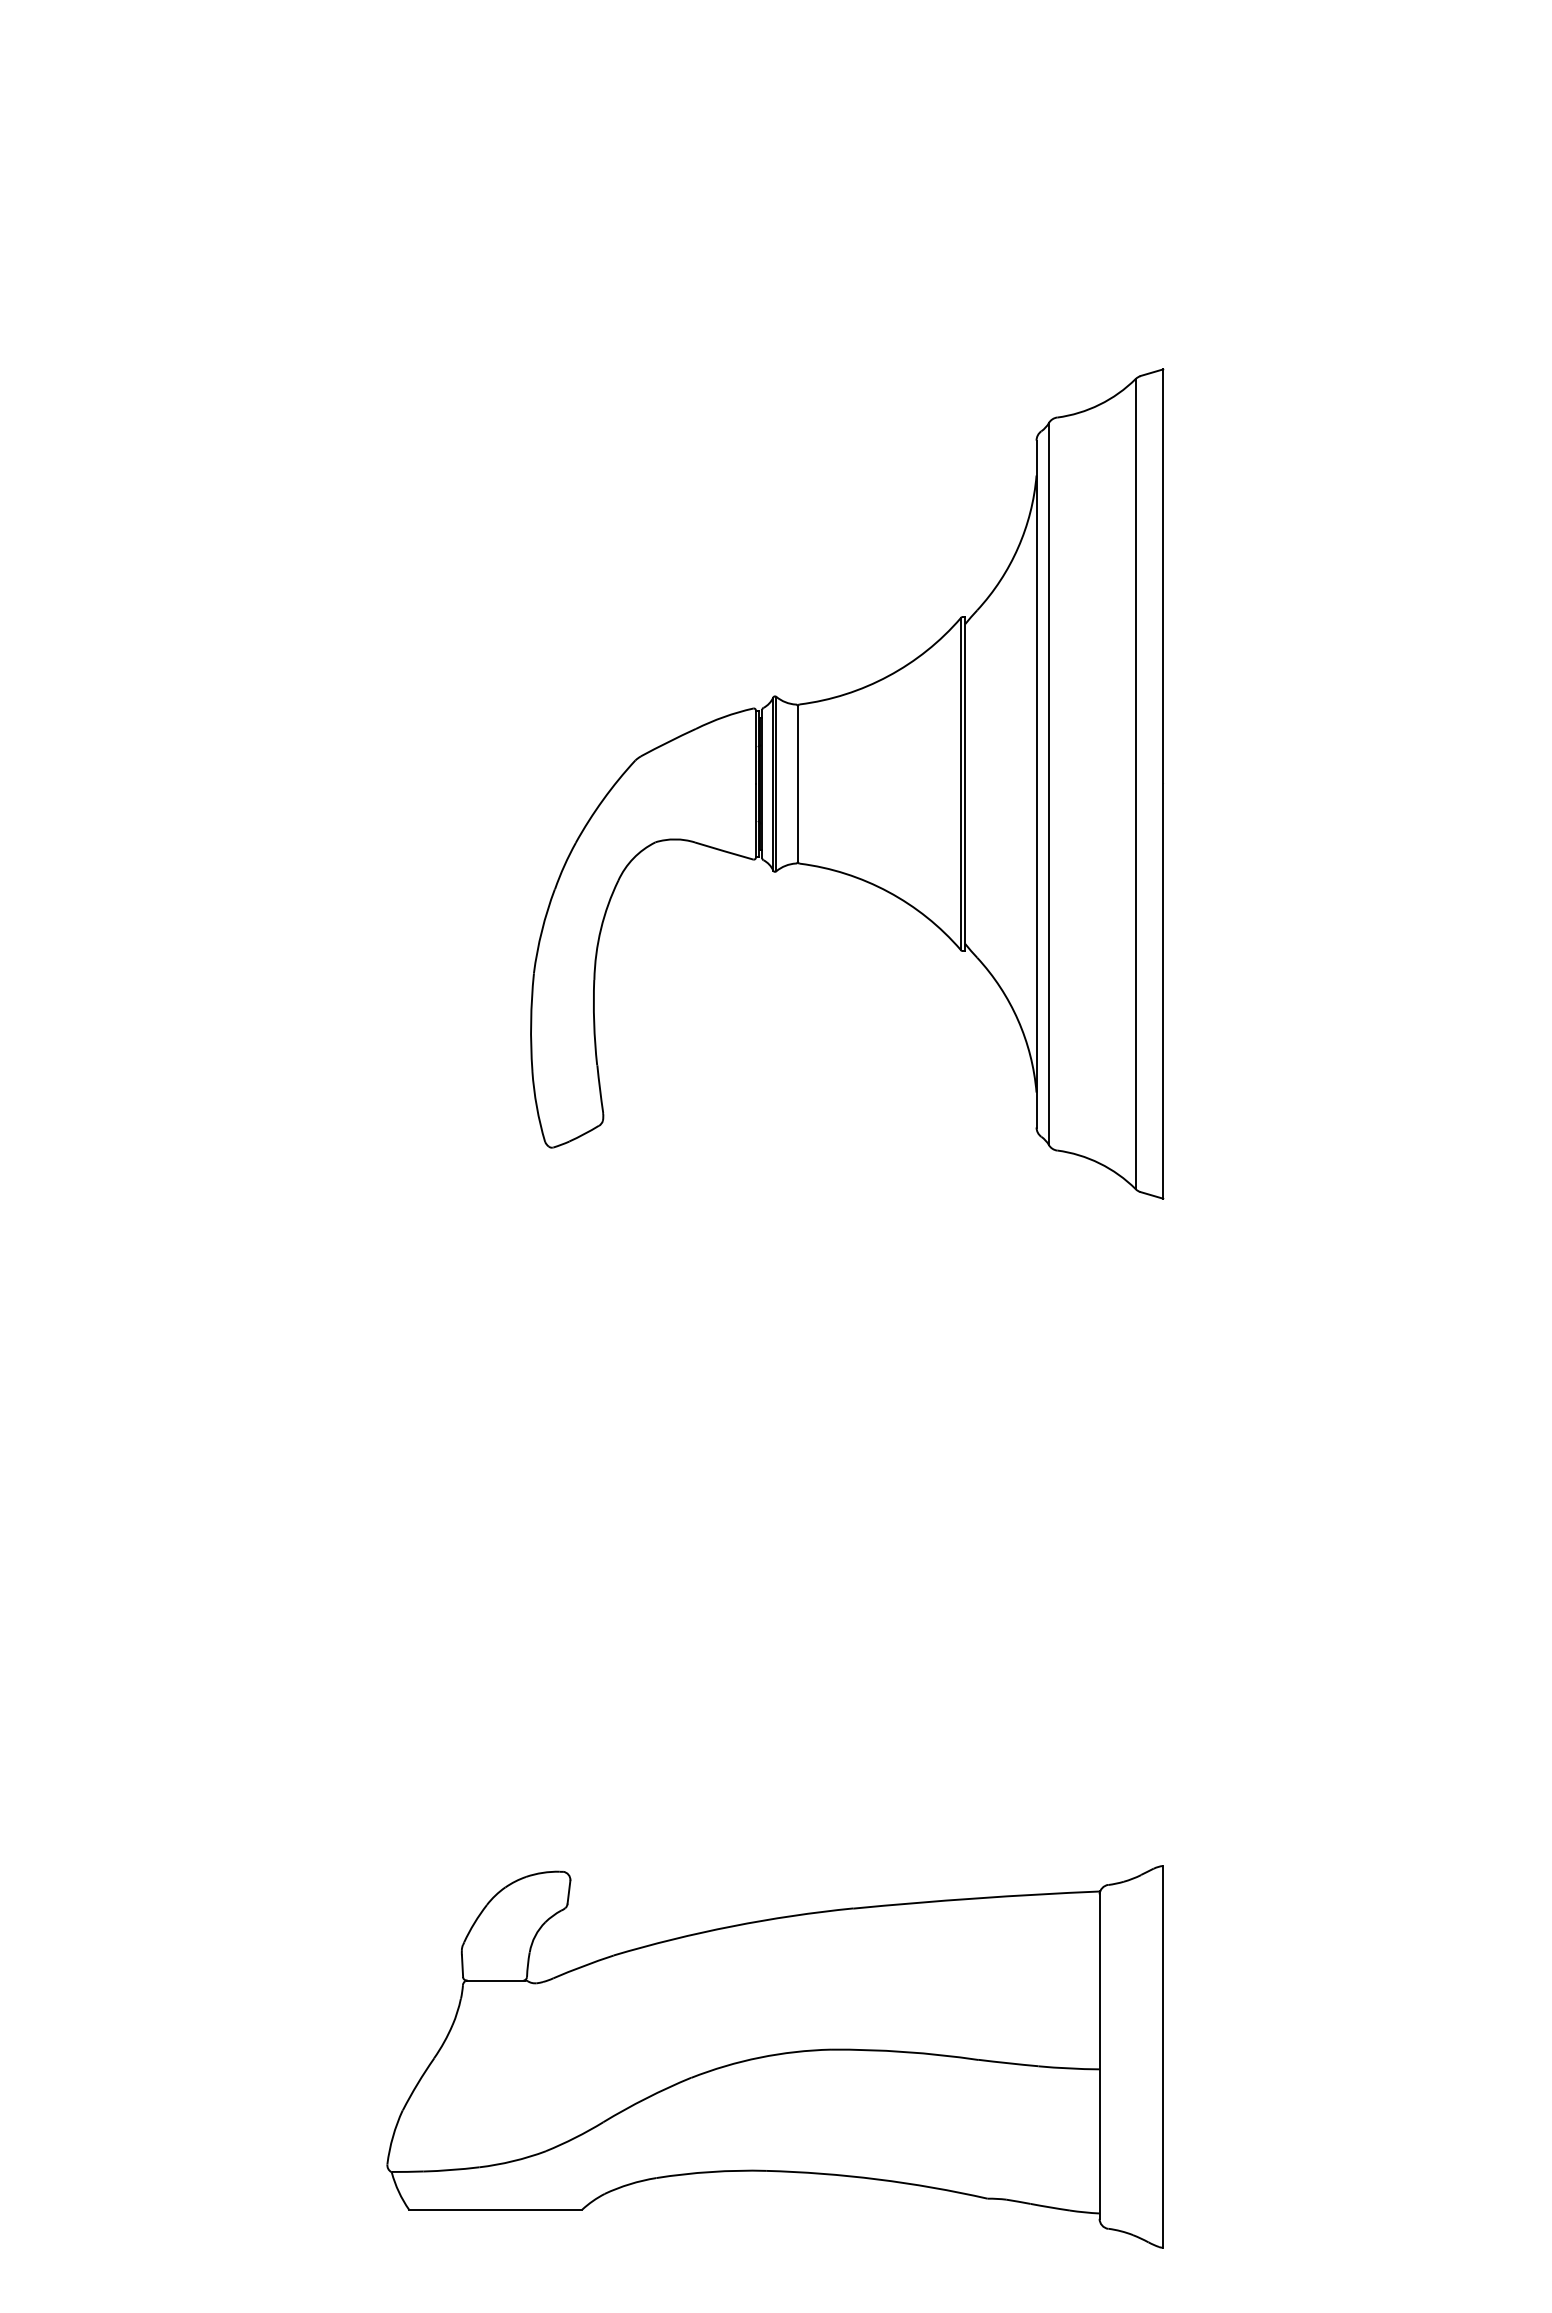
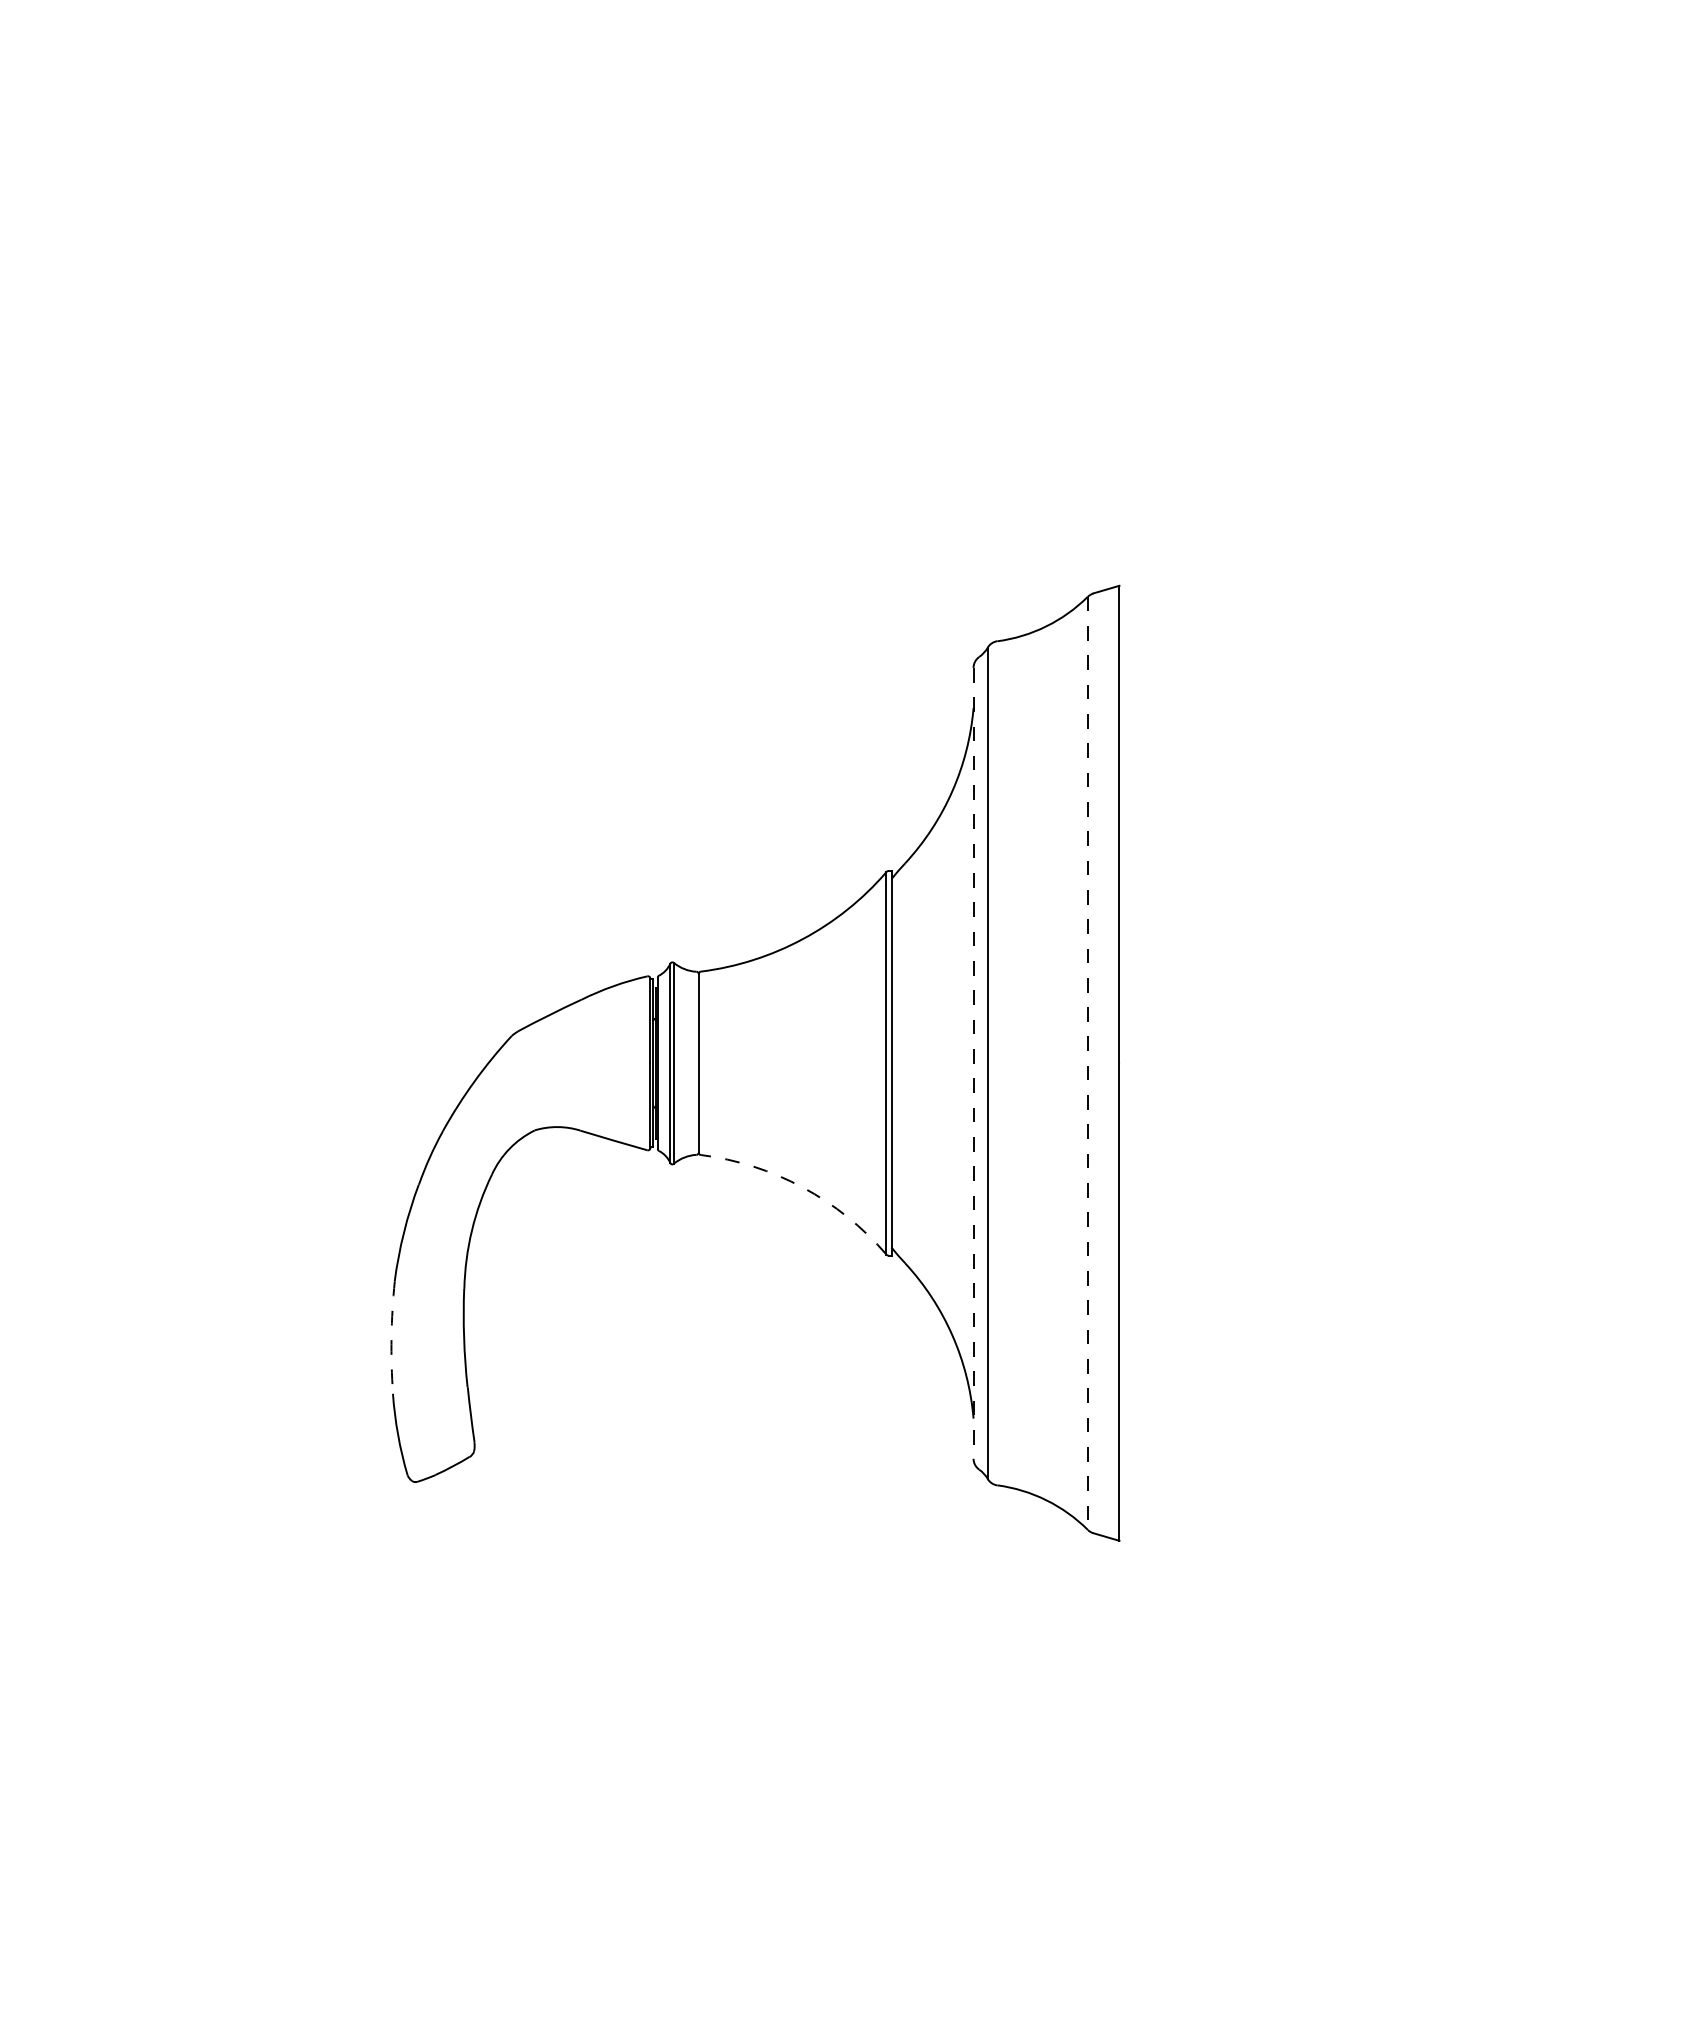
line: (1036, 784) -> (973, 1063), solid -> dashed
line: (1135, 784) -> (1087, 1063), solid -> dashed
arc: (888, 891) -> (803, 1187), solid -> dashed
arc: (531, 1022) -> (391, 1337), solid -> dashed

